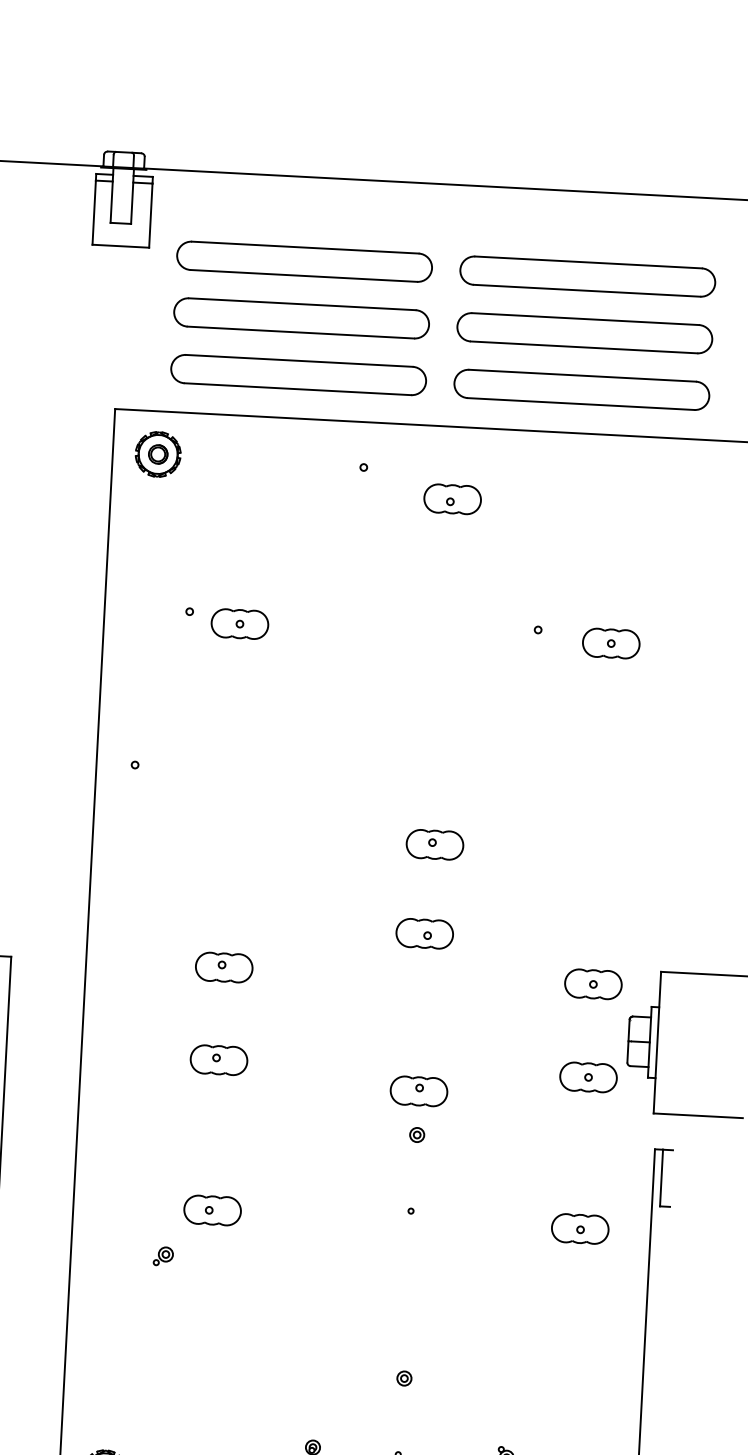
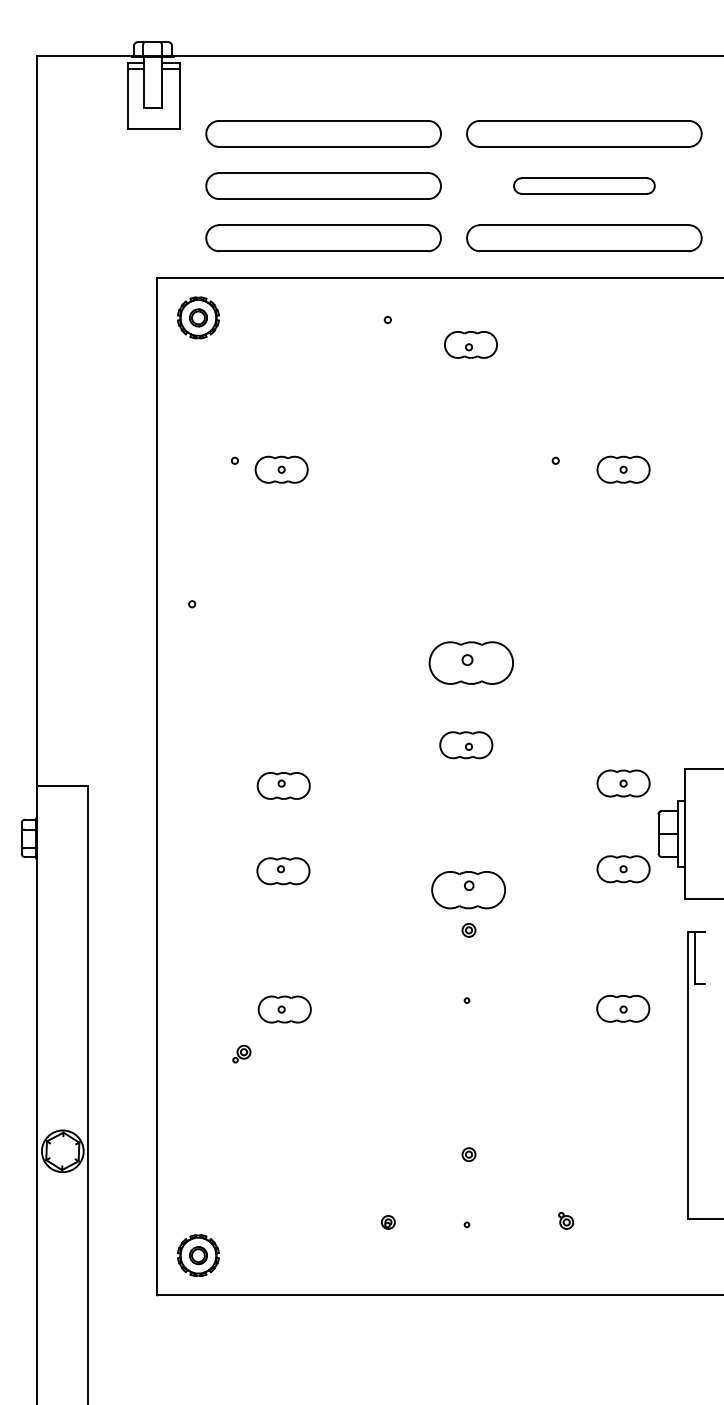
part: (585, 332) -> (584, 185), size x0.6
part: (435, 844) -> (471, 662), size x1.6
part: (418, 1091) -> (468, 890), size x1.4

